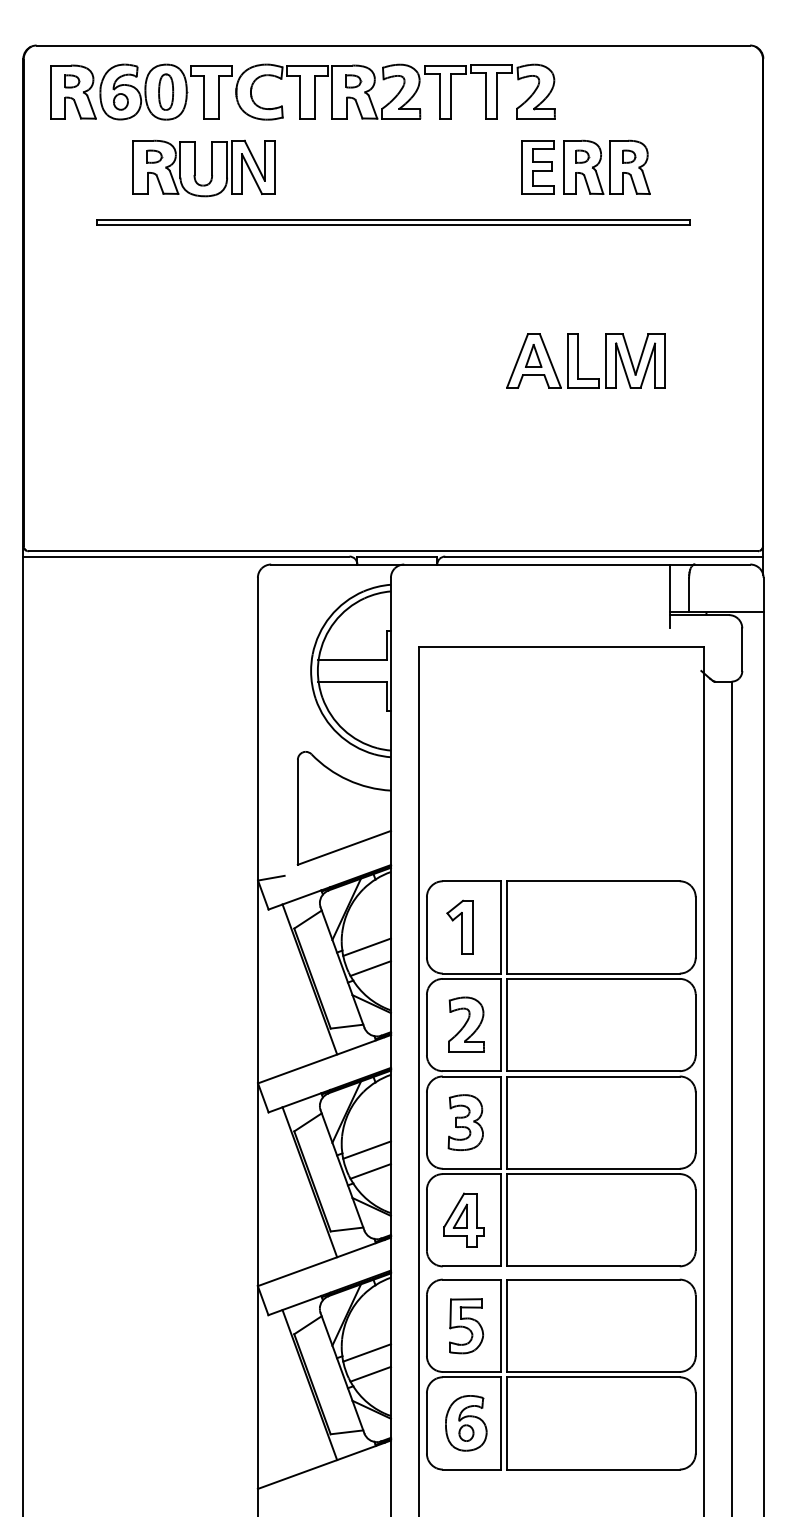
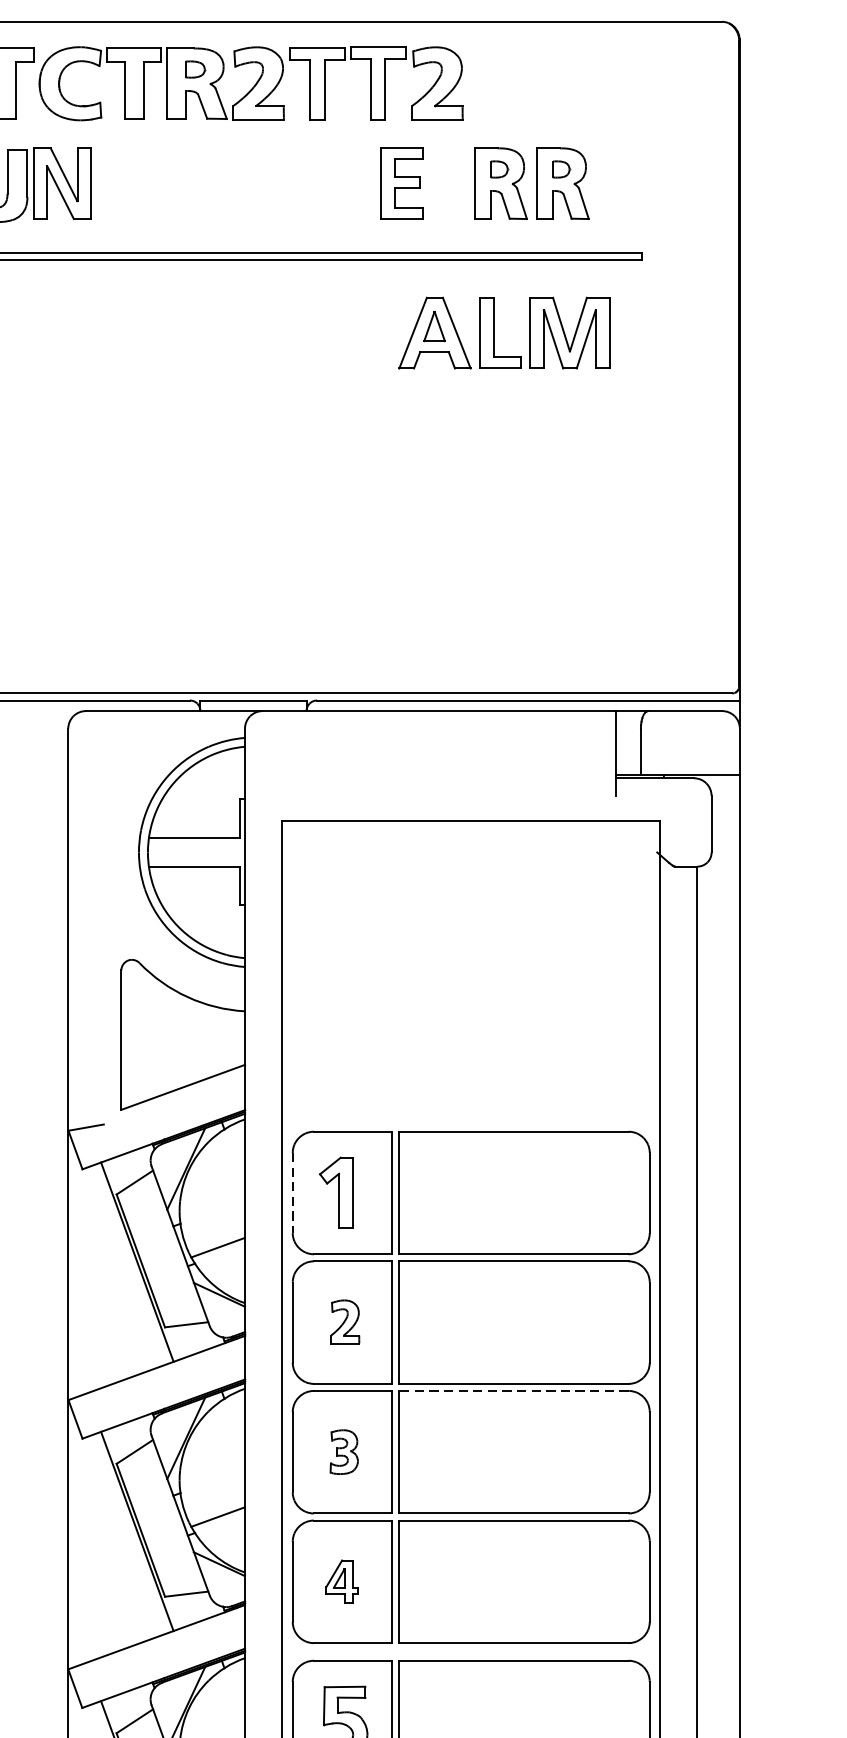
part: (537, 167) -> (401, 183), moved
part: (578, 360) -> (494, 332), moved
line: (426, 927) -> (292, 1193), solid -> dashed
line: (366, 946) -> (212, 1218), removed
part: (466, 1024) -> (345, 1321), size x0.6
line: (593, 1076) -> (513, 1390), solid -> dashed
part: (465, 1122) -> (344, 1452), size x0.6
line: (366, 1149) -> (212, 1487), removed
part: (463, 1219) -> (341, 1580), size x0.6

